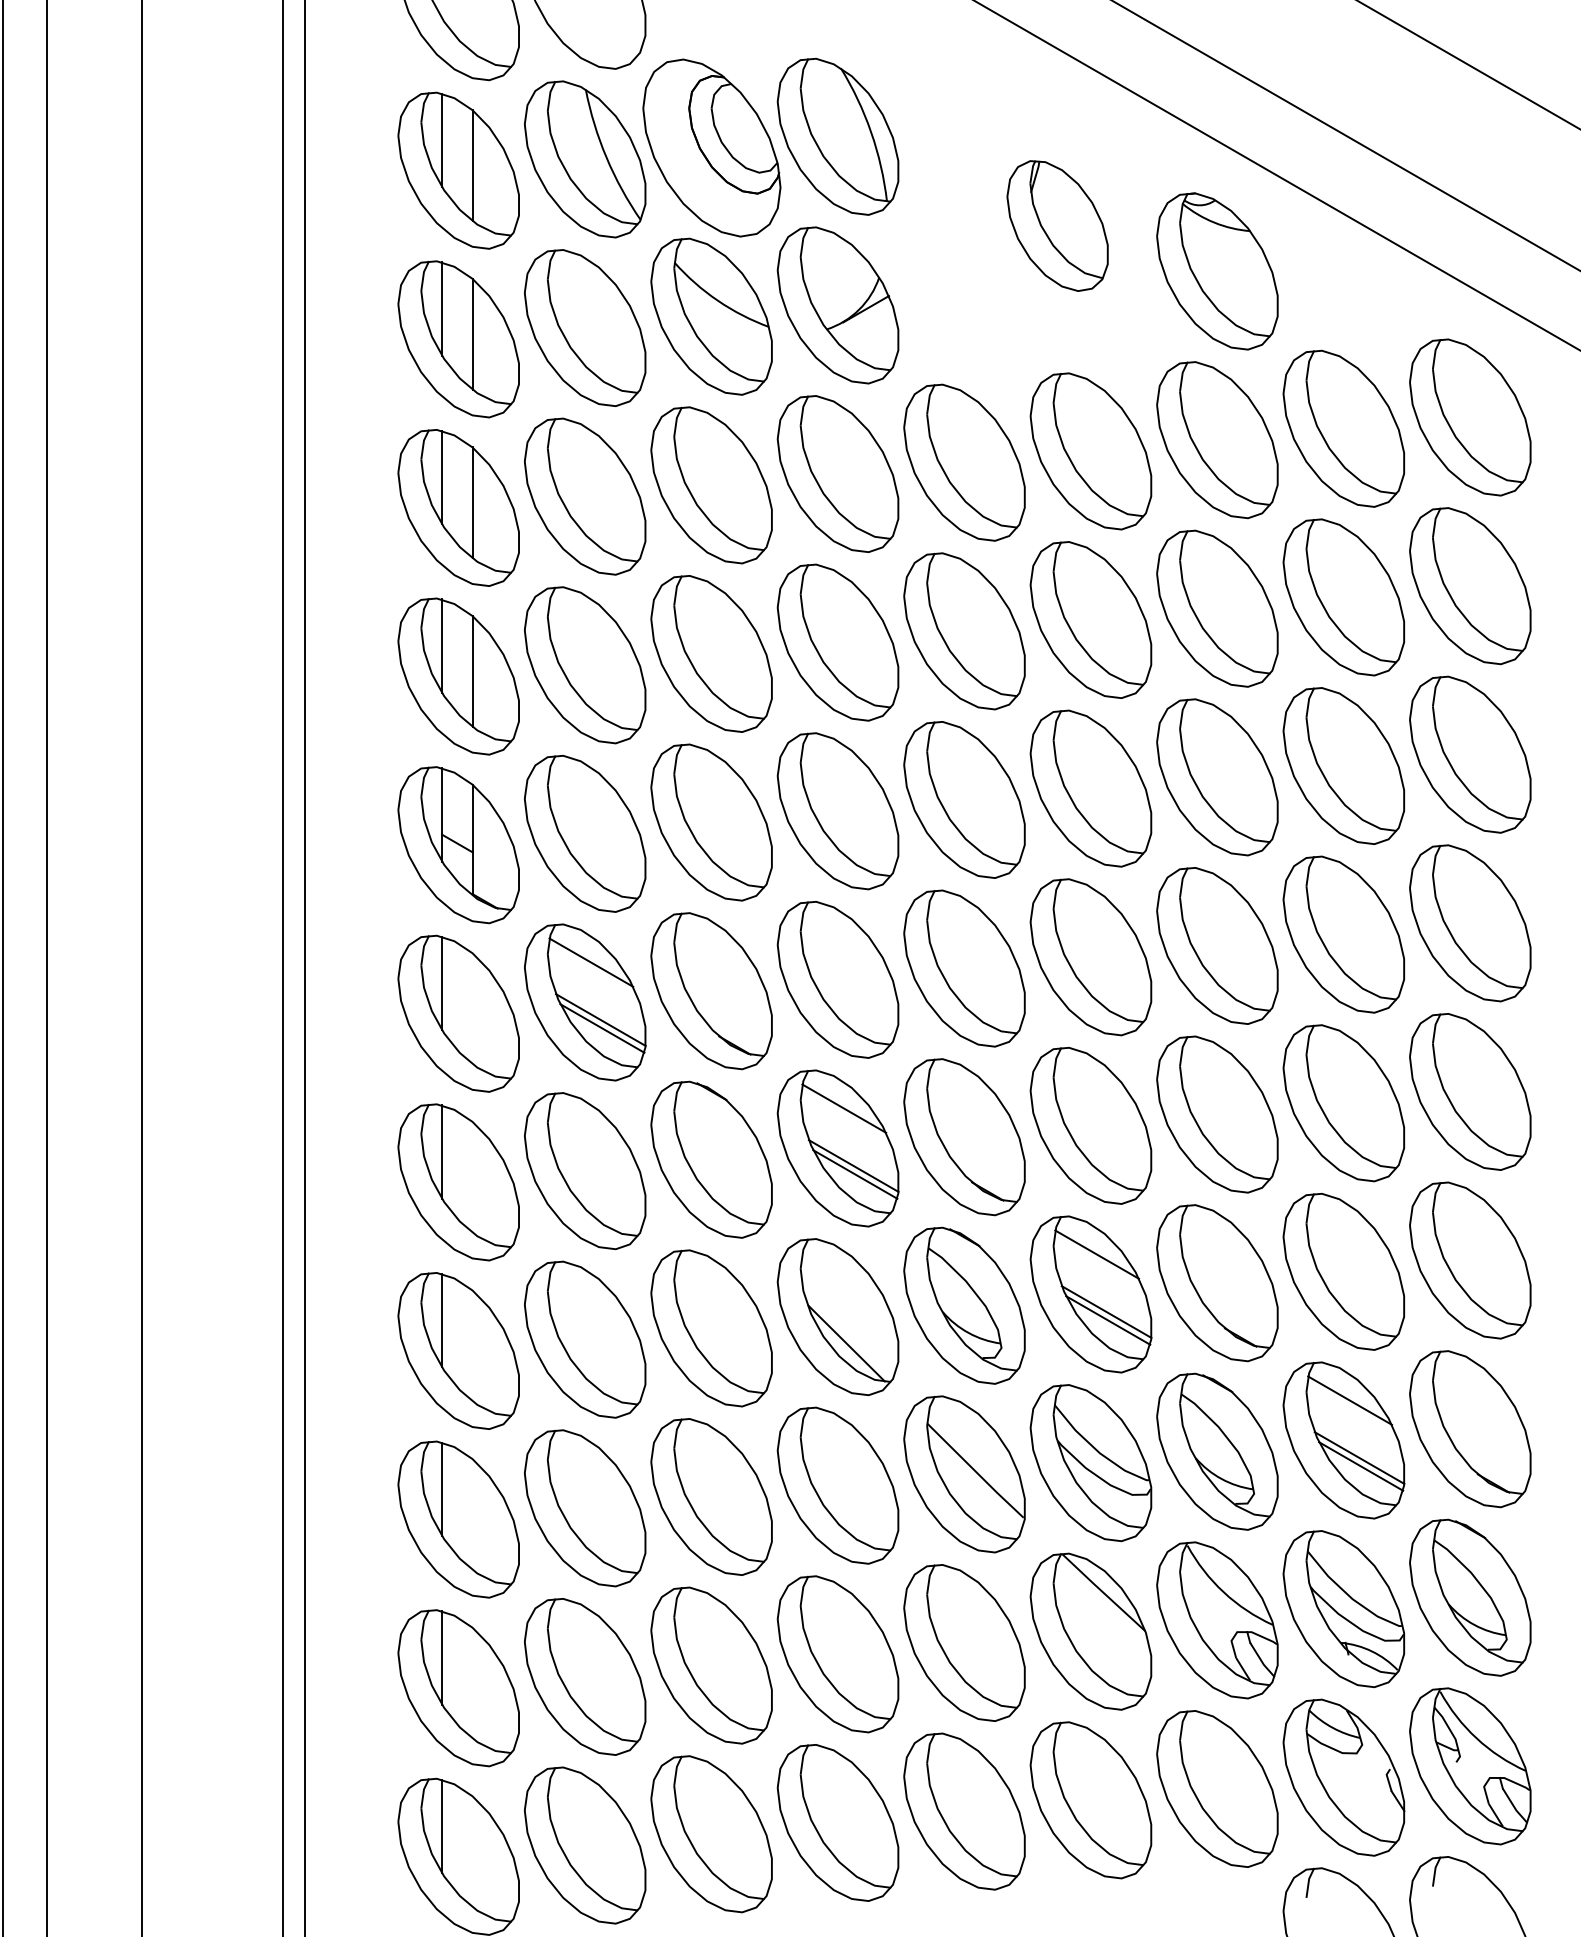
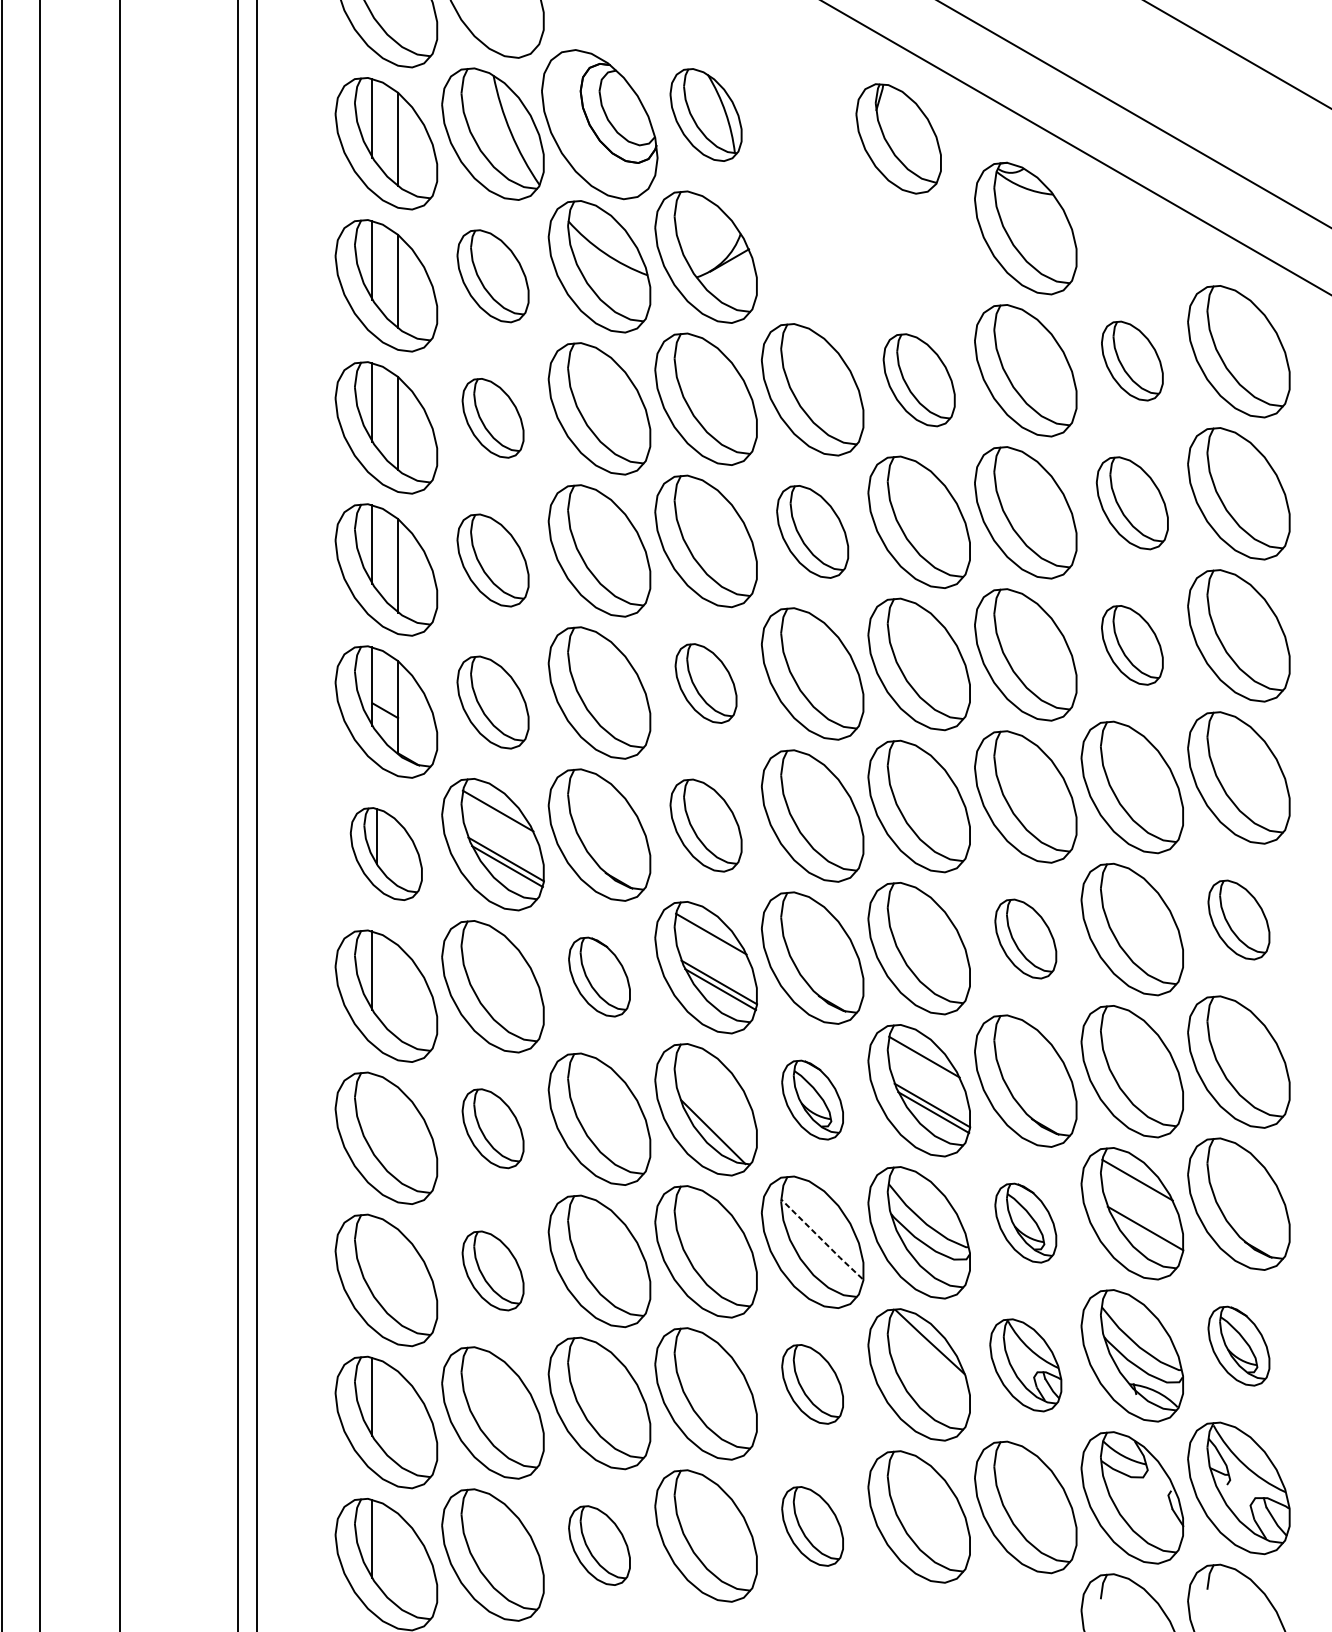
part: (837, 136) -> (705, 114), size x0.7
part: (1057, 225) -> (898, 138), moved
part: (585, 327) -> (493, 275), size x0.7
part: (1343, 428) -> (1132, 360), size x0.6
part: (1090, 451) -> (918, 380), size x0.7
part: (585, 496) -> (493, 418), size x0.6
part: (1343, 597) -> (1132, 503), size x0.7
part: (964, 631) -> (812, 532), size x0.7
part: (585, 665) -> (493, 560), size x0.7
part: (1343, 765) -> (1132, 644), size x0.6
part: (837, 811) -> (705, 683), size x0.6
part: (585, 833) -> (493, 702), size x0.7
part: (837, 979) -> (705, 825), size x0.7
part: (458, 1013) -> (386, 853), size x0.7
part: (1470, 1091) -> (1239, 919), size x0.6
part: (1217, 1114) -> (1025, 939), size x0.6
part: (711, 1159) -> (599, 976), size x0.6
part: (964, 1305) -> (812, 1099), size x0.6
line: (442, 1320) -> (372, 1112), removed
part: (585, 1339) -> (493, 1128), size x0.6
part: (1217, 1451) -> (1025, 1223), size x0.6
line: (1361, 1466) -> (1147, 1235), removed
line: (975, 1471) -> (821, 1239), solid -> dashed
line: (442, 1489) -> (372, 1255), removed
part: (585, 1508) -> (493, 1271), size x0.6
part: (1470, 1597) -> (1239, 1346), size x0.6
part: (1217, 1620) -> (1025, 1365), size x0.7
part: (964, 1642) -> (812, 1383), size x0.6
part: (964, 1811) -> (812, 1526), size x0.6
part: (711, 1834) -> (599, 1545), size x0.6

